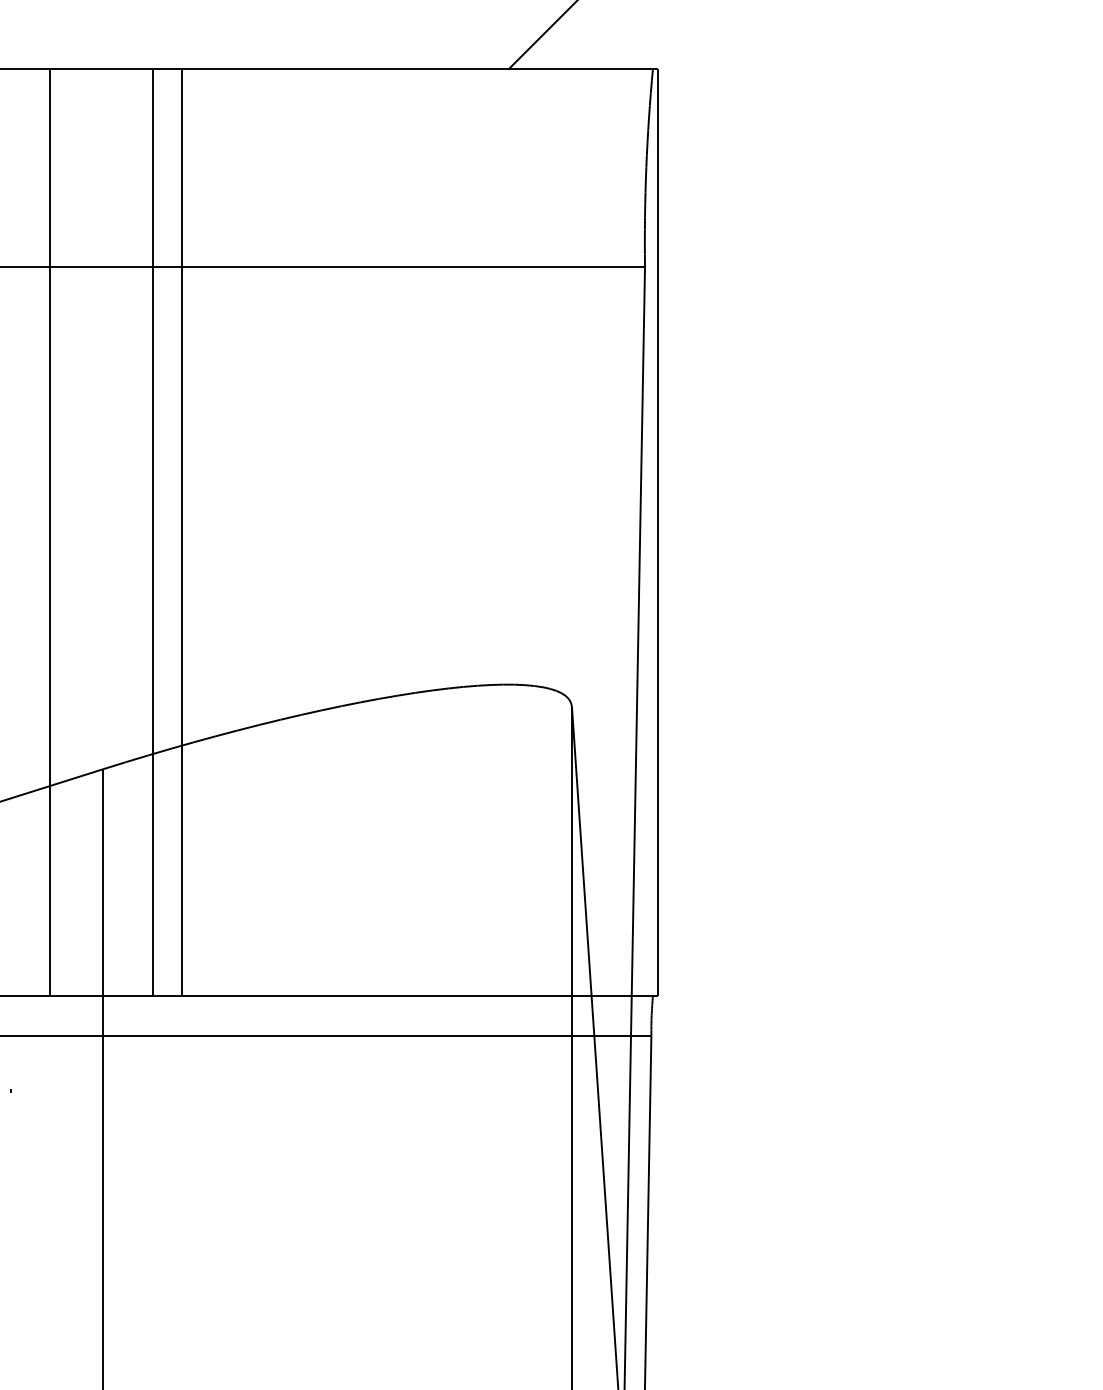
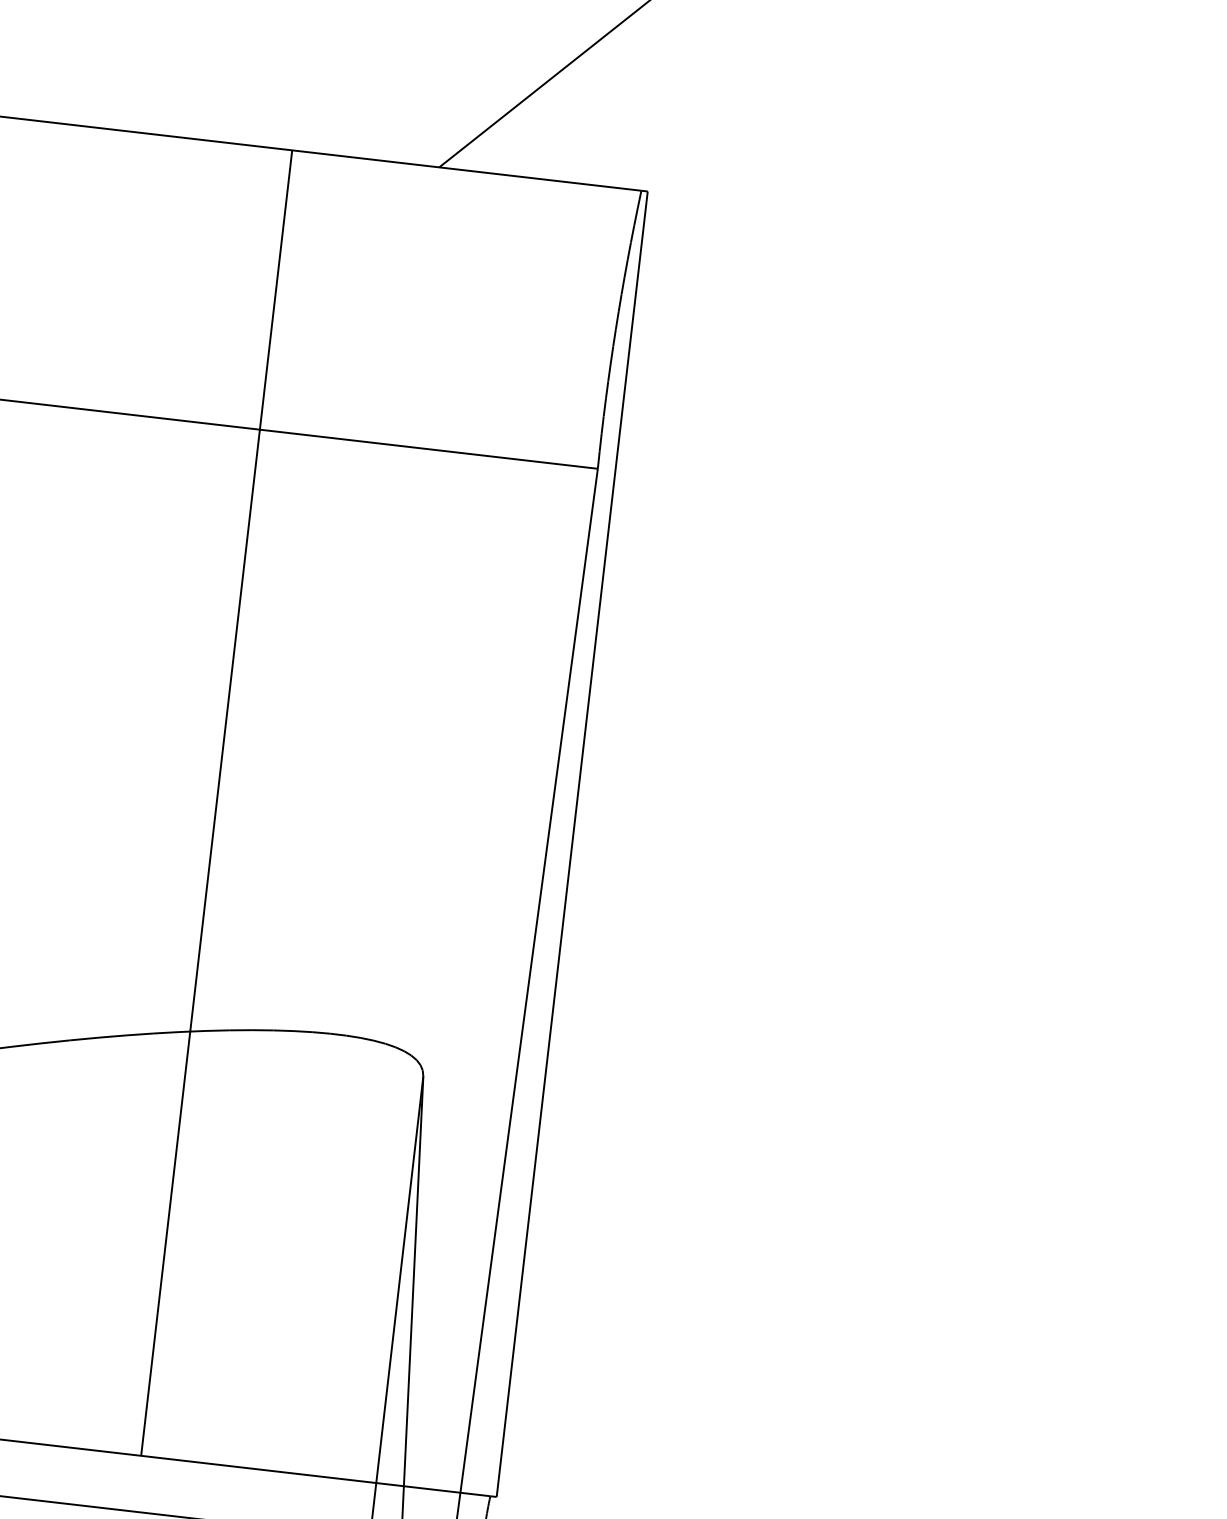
line: (404, 531) -> (216, 802), added

